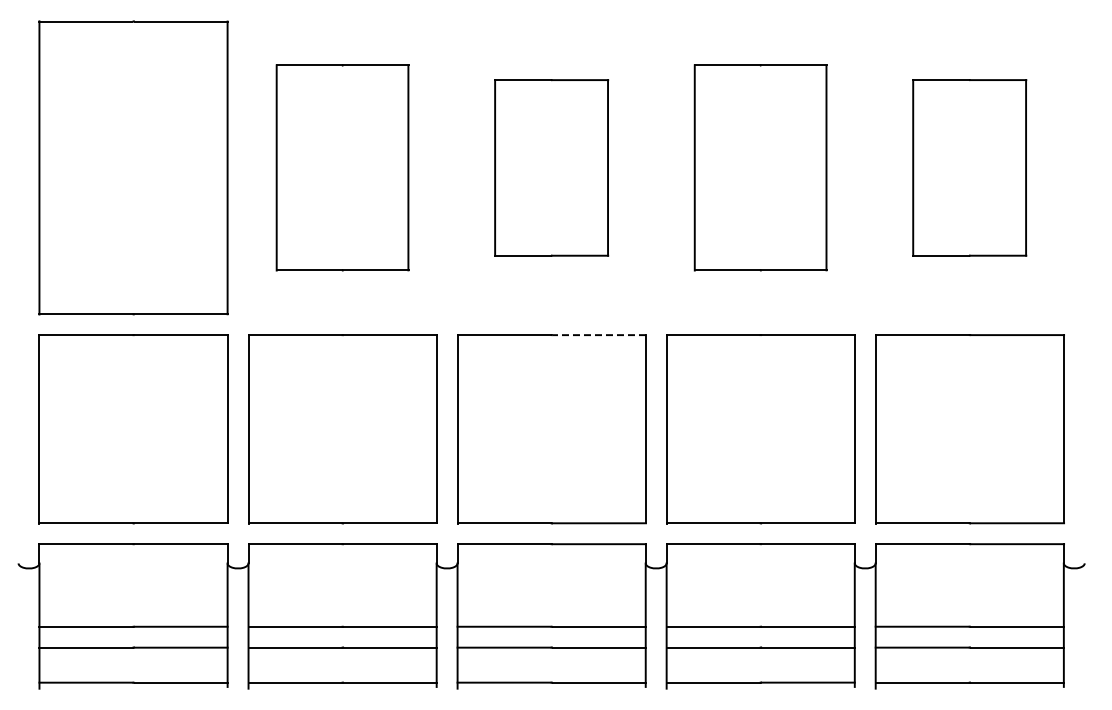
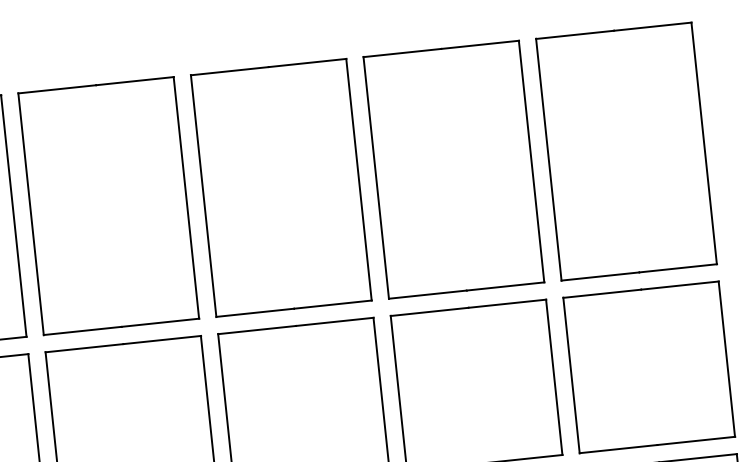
part: (342, 167) -> (108, 205), size x1.43
part: (551, 167) -> (281, 187), size x1.67
part: (760, 167) -> (453, 169), size x1.43
part: (969, 167) -> (626, 151), size x1.67
line: (599, 335) -> (335, 322), dashed -> solid

